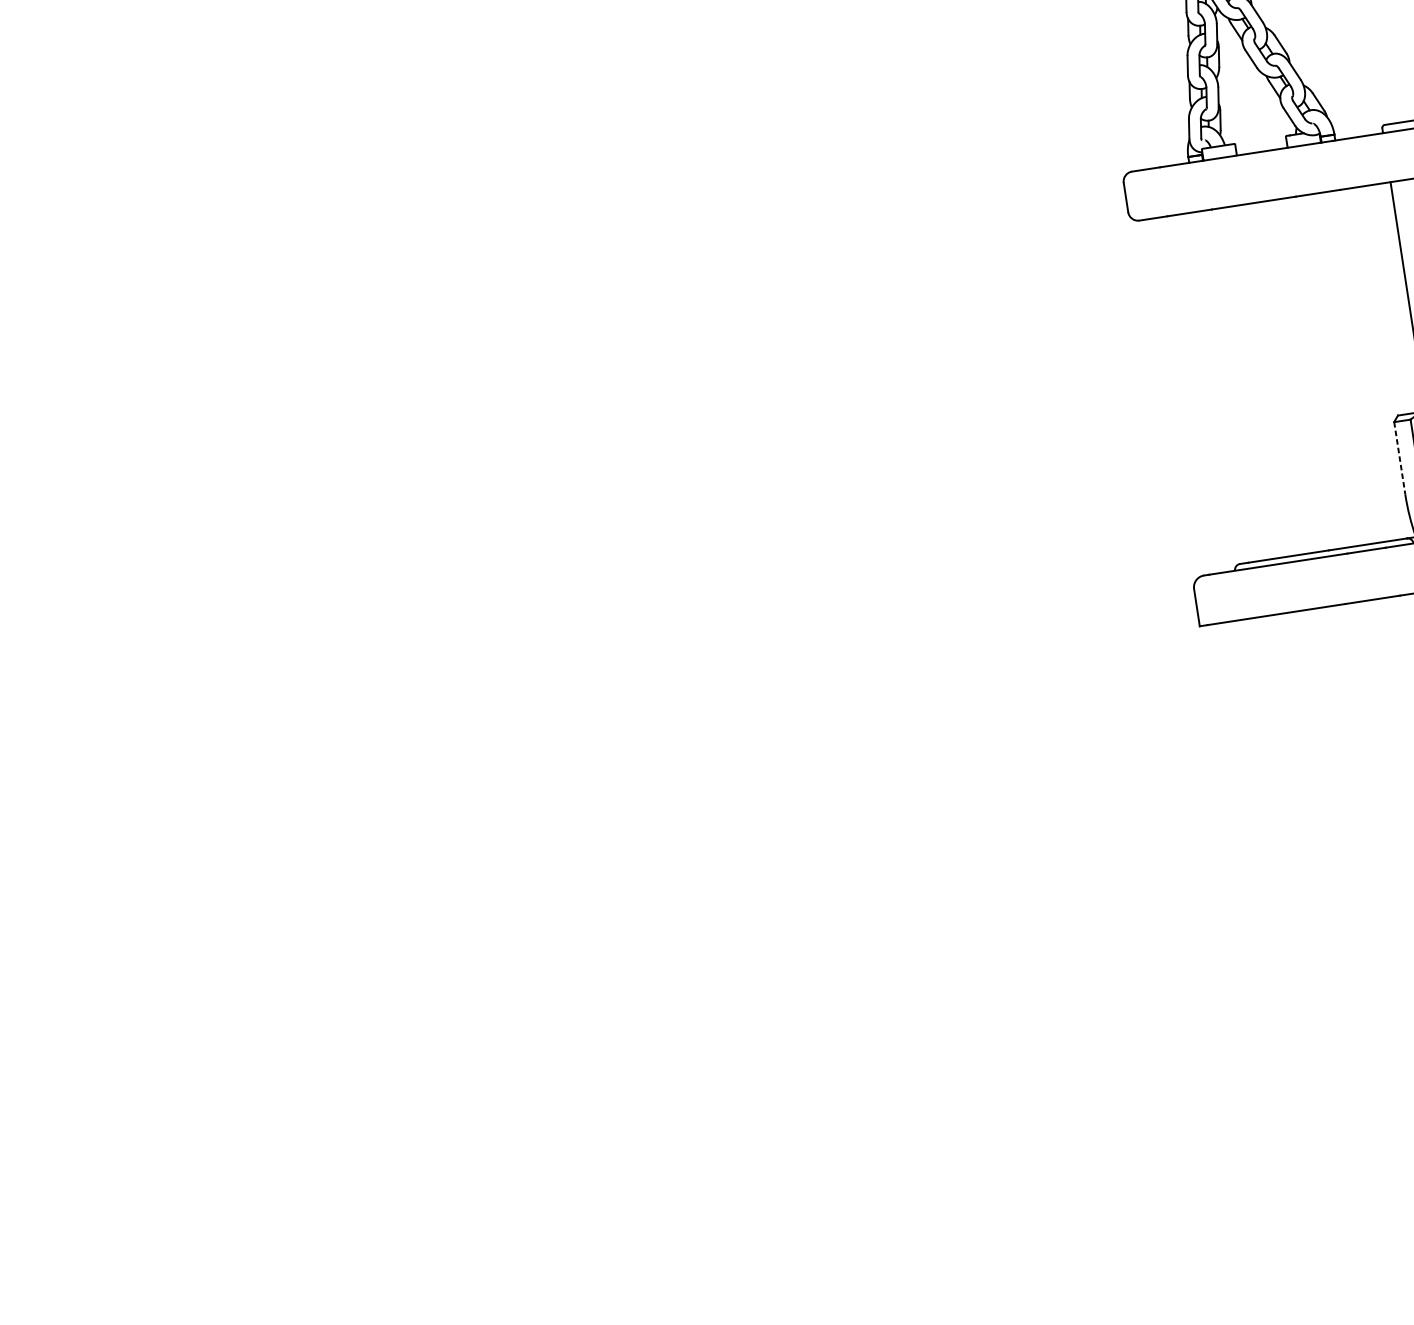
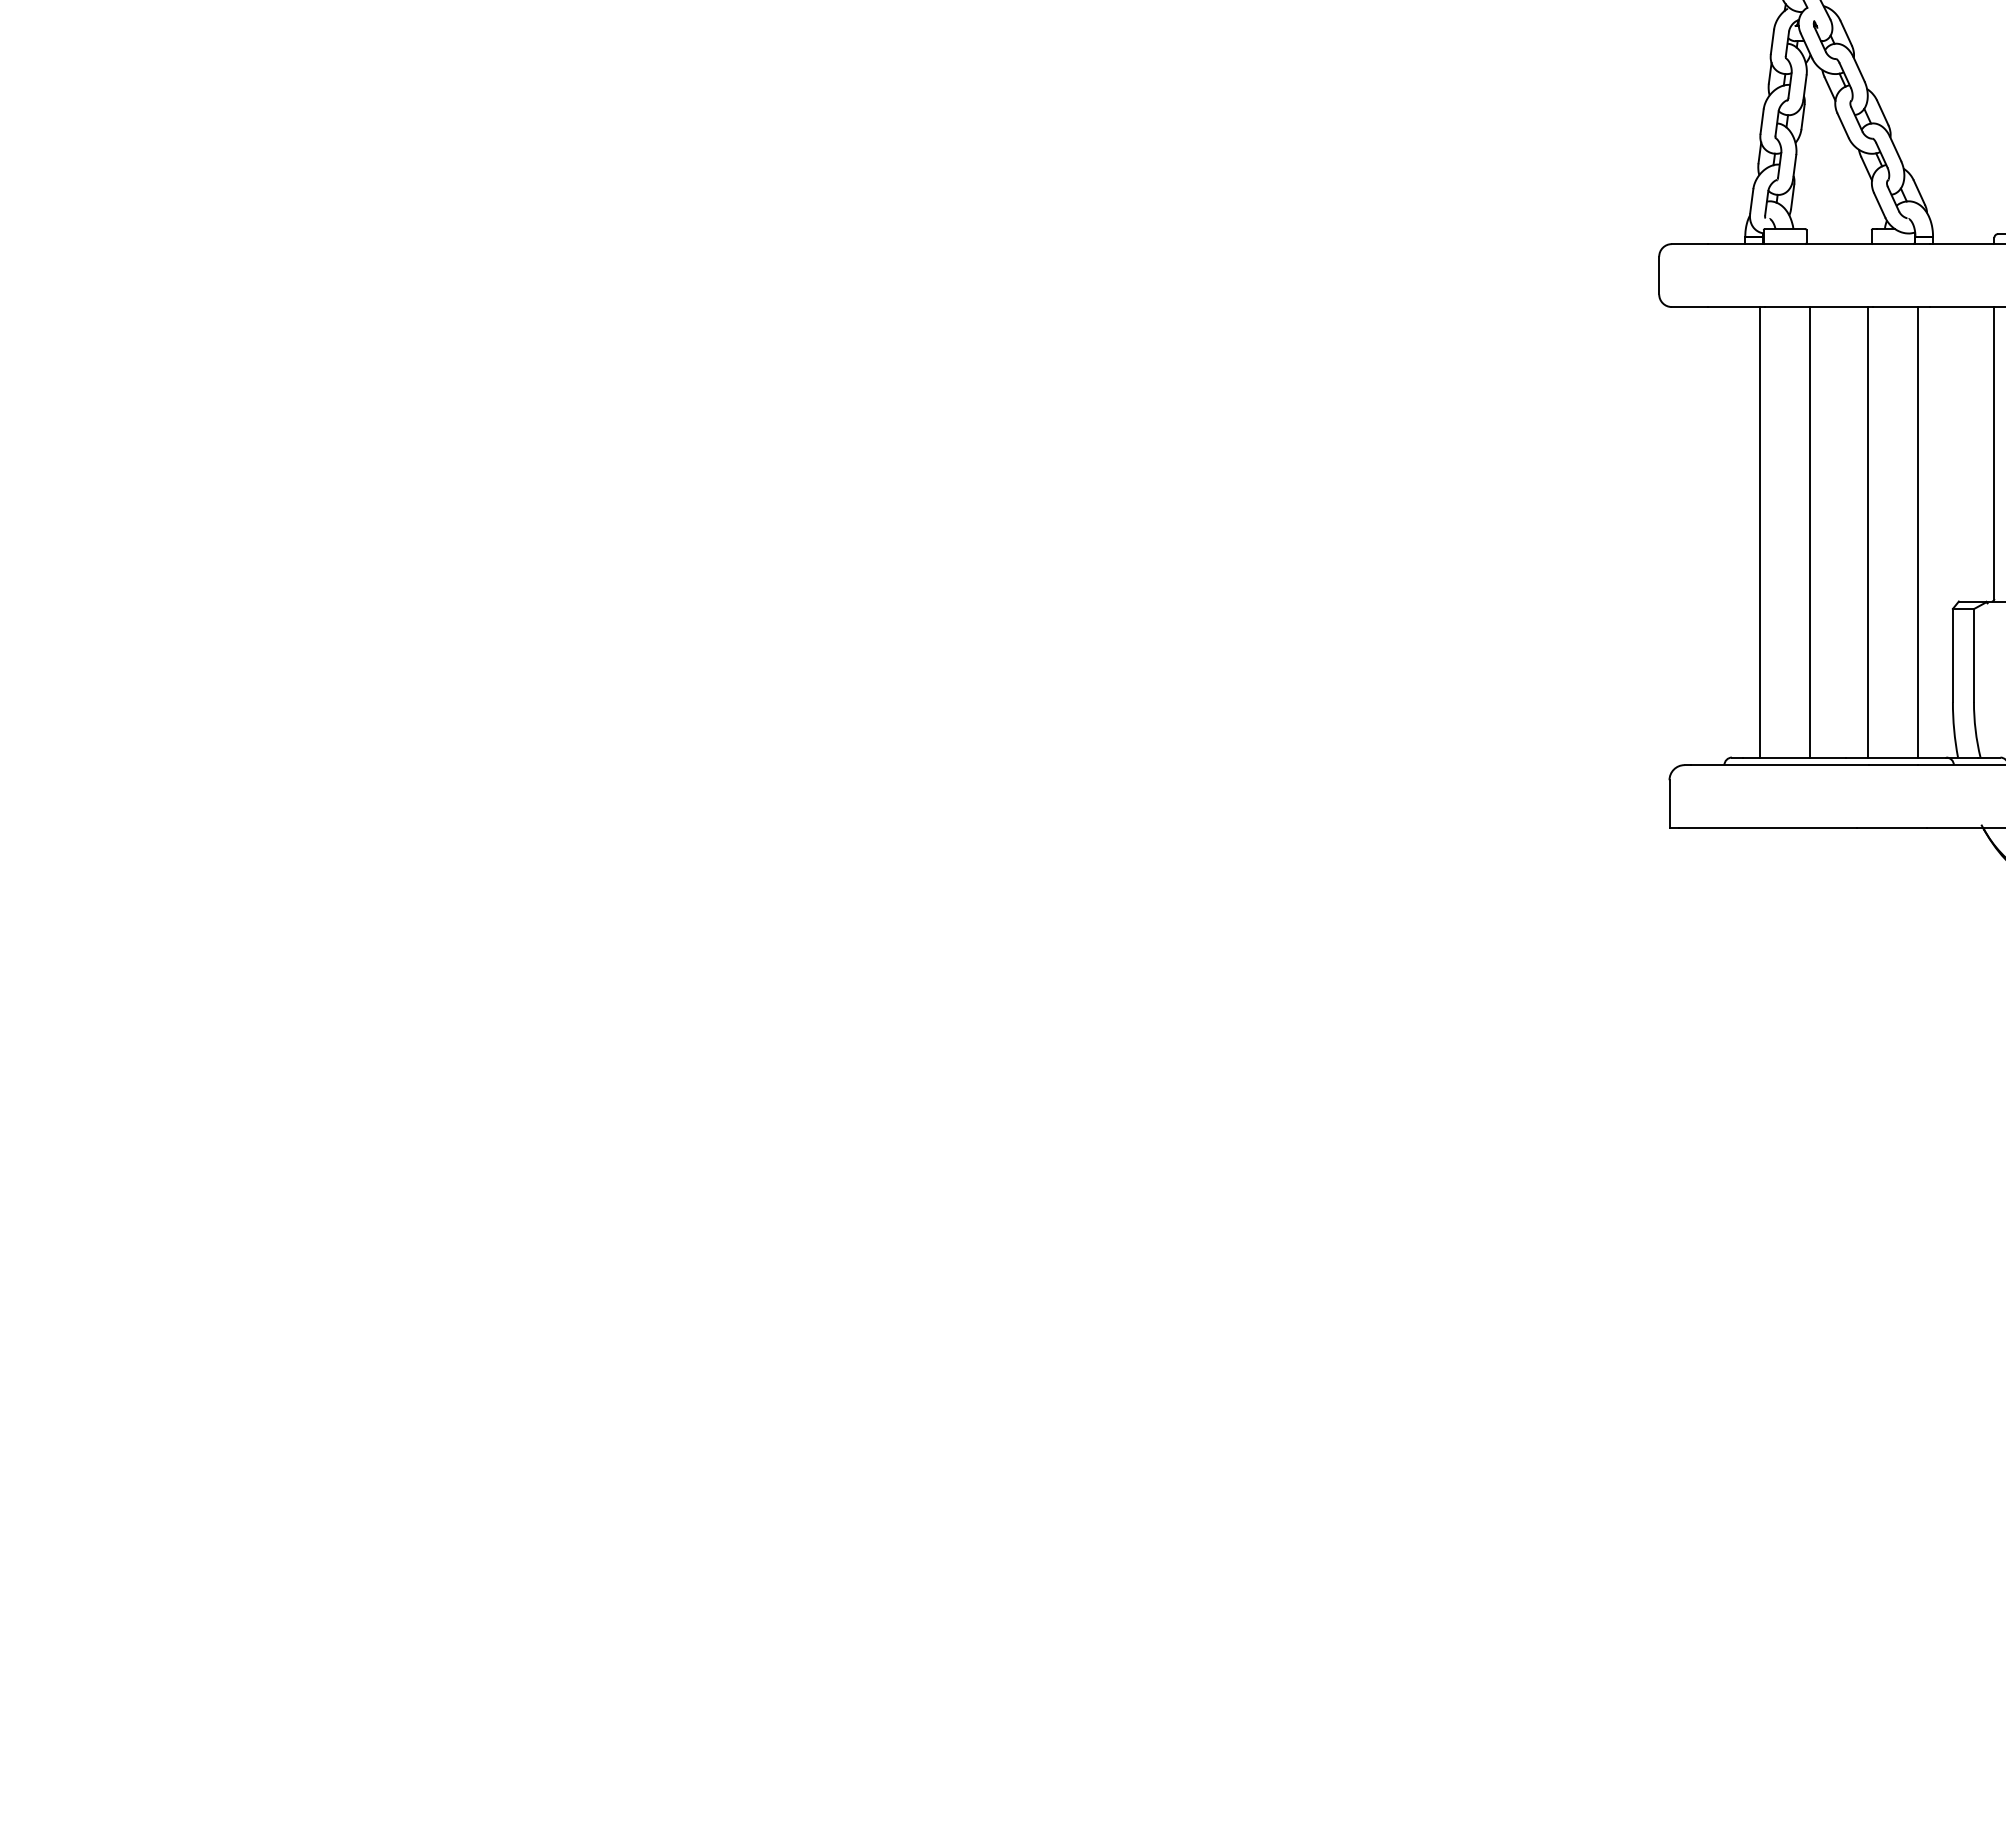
line: (1358, 366) -> (1918, 532), added
line: (1318, 372) -> (1867, 532), added
line: (1274, 379) -> (1810, 532), added
line: (1234, 385) -> (1759, 532), added
line: (1399, 458) -> (1952, 655), dashed -> solid

